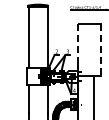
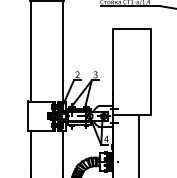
line: (78, 44) -> (113, 63), dashed -> solid
line: (101, 50) -> (151, 73), dashed -> solid

